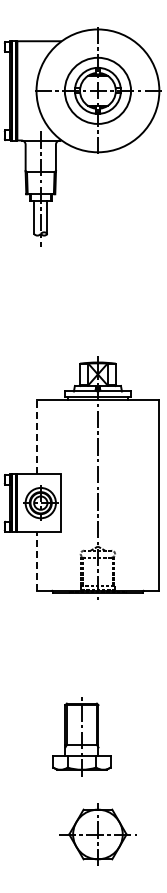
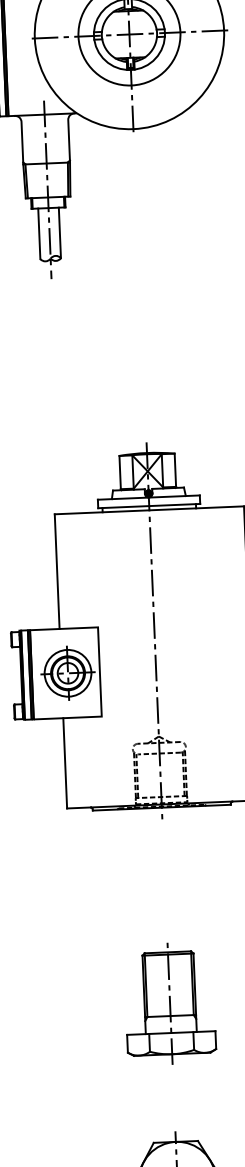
line: (36, 436) -> (57, 570), dashed -> solid
line: (36, 560) -> (65, 761), dashed -> solid
part: (81, 736) -> (169, 1003), moved

